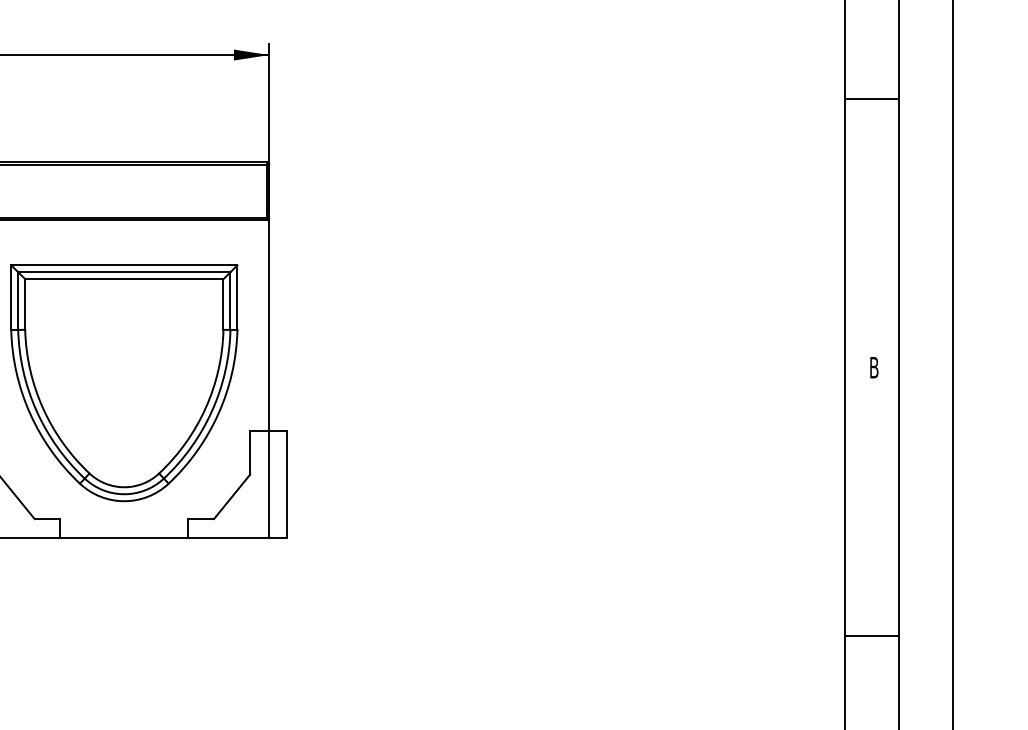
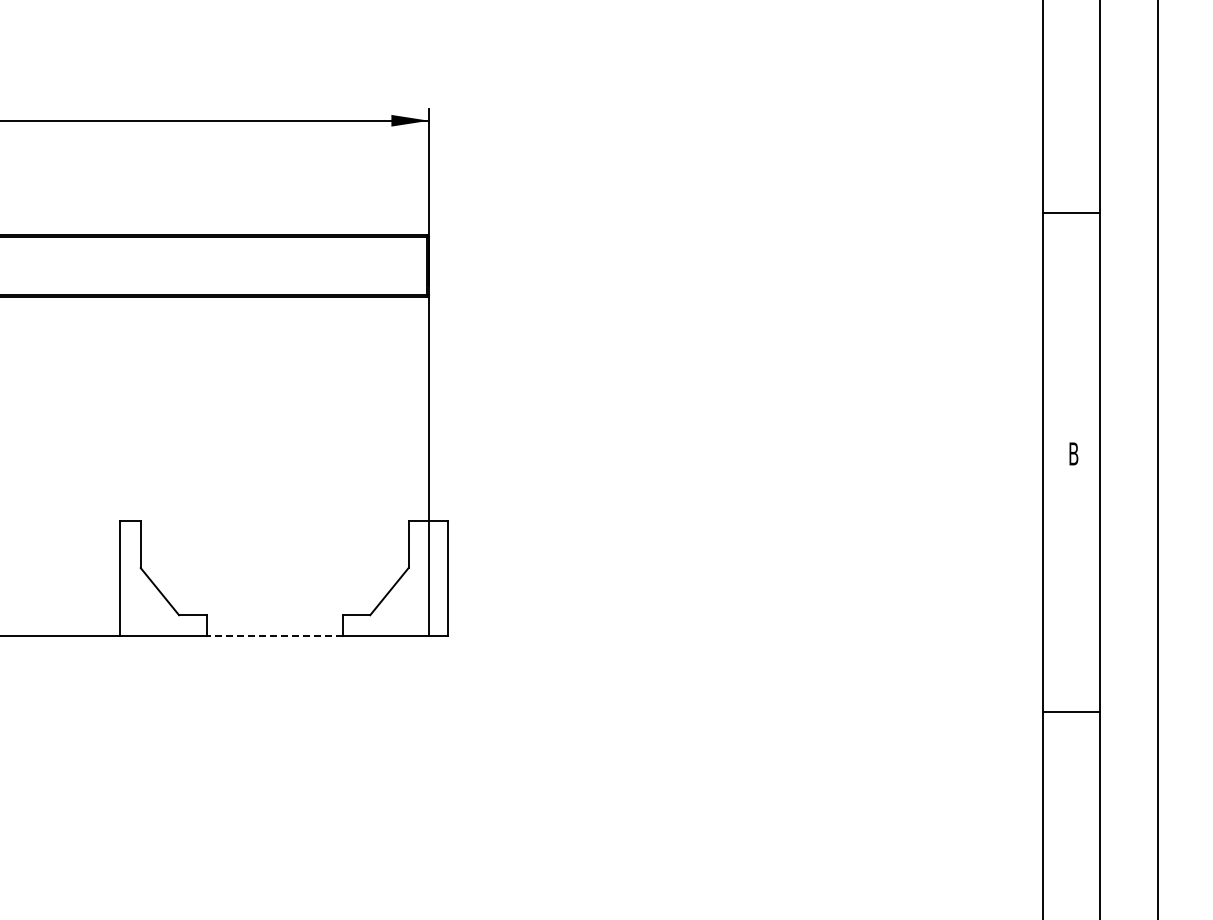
line: (872, 98) -> (1071, 212), moved
part: (124, 383) -> (274, 470), removed
line: (124, 538) -> (274, 635), solid -> dashed
line: (872, 636) -> (1071, 712), moved

